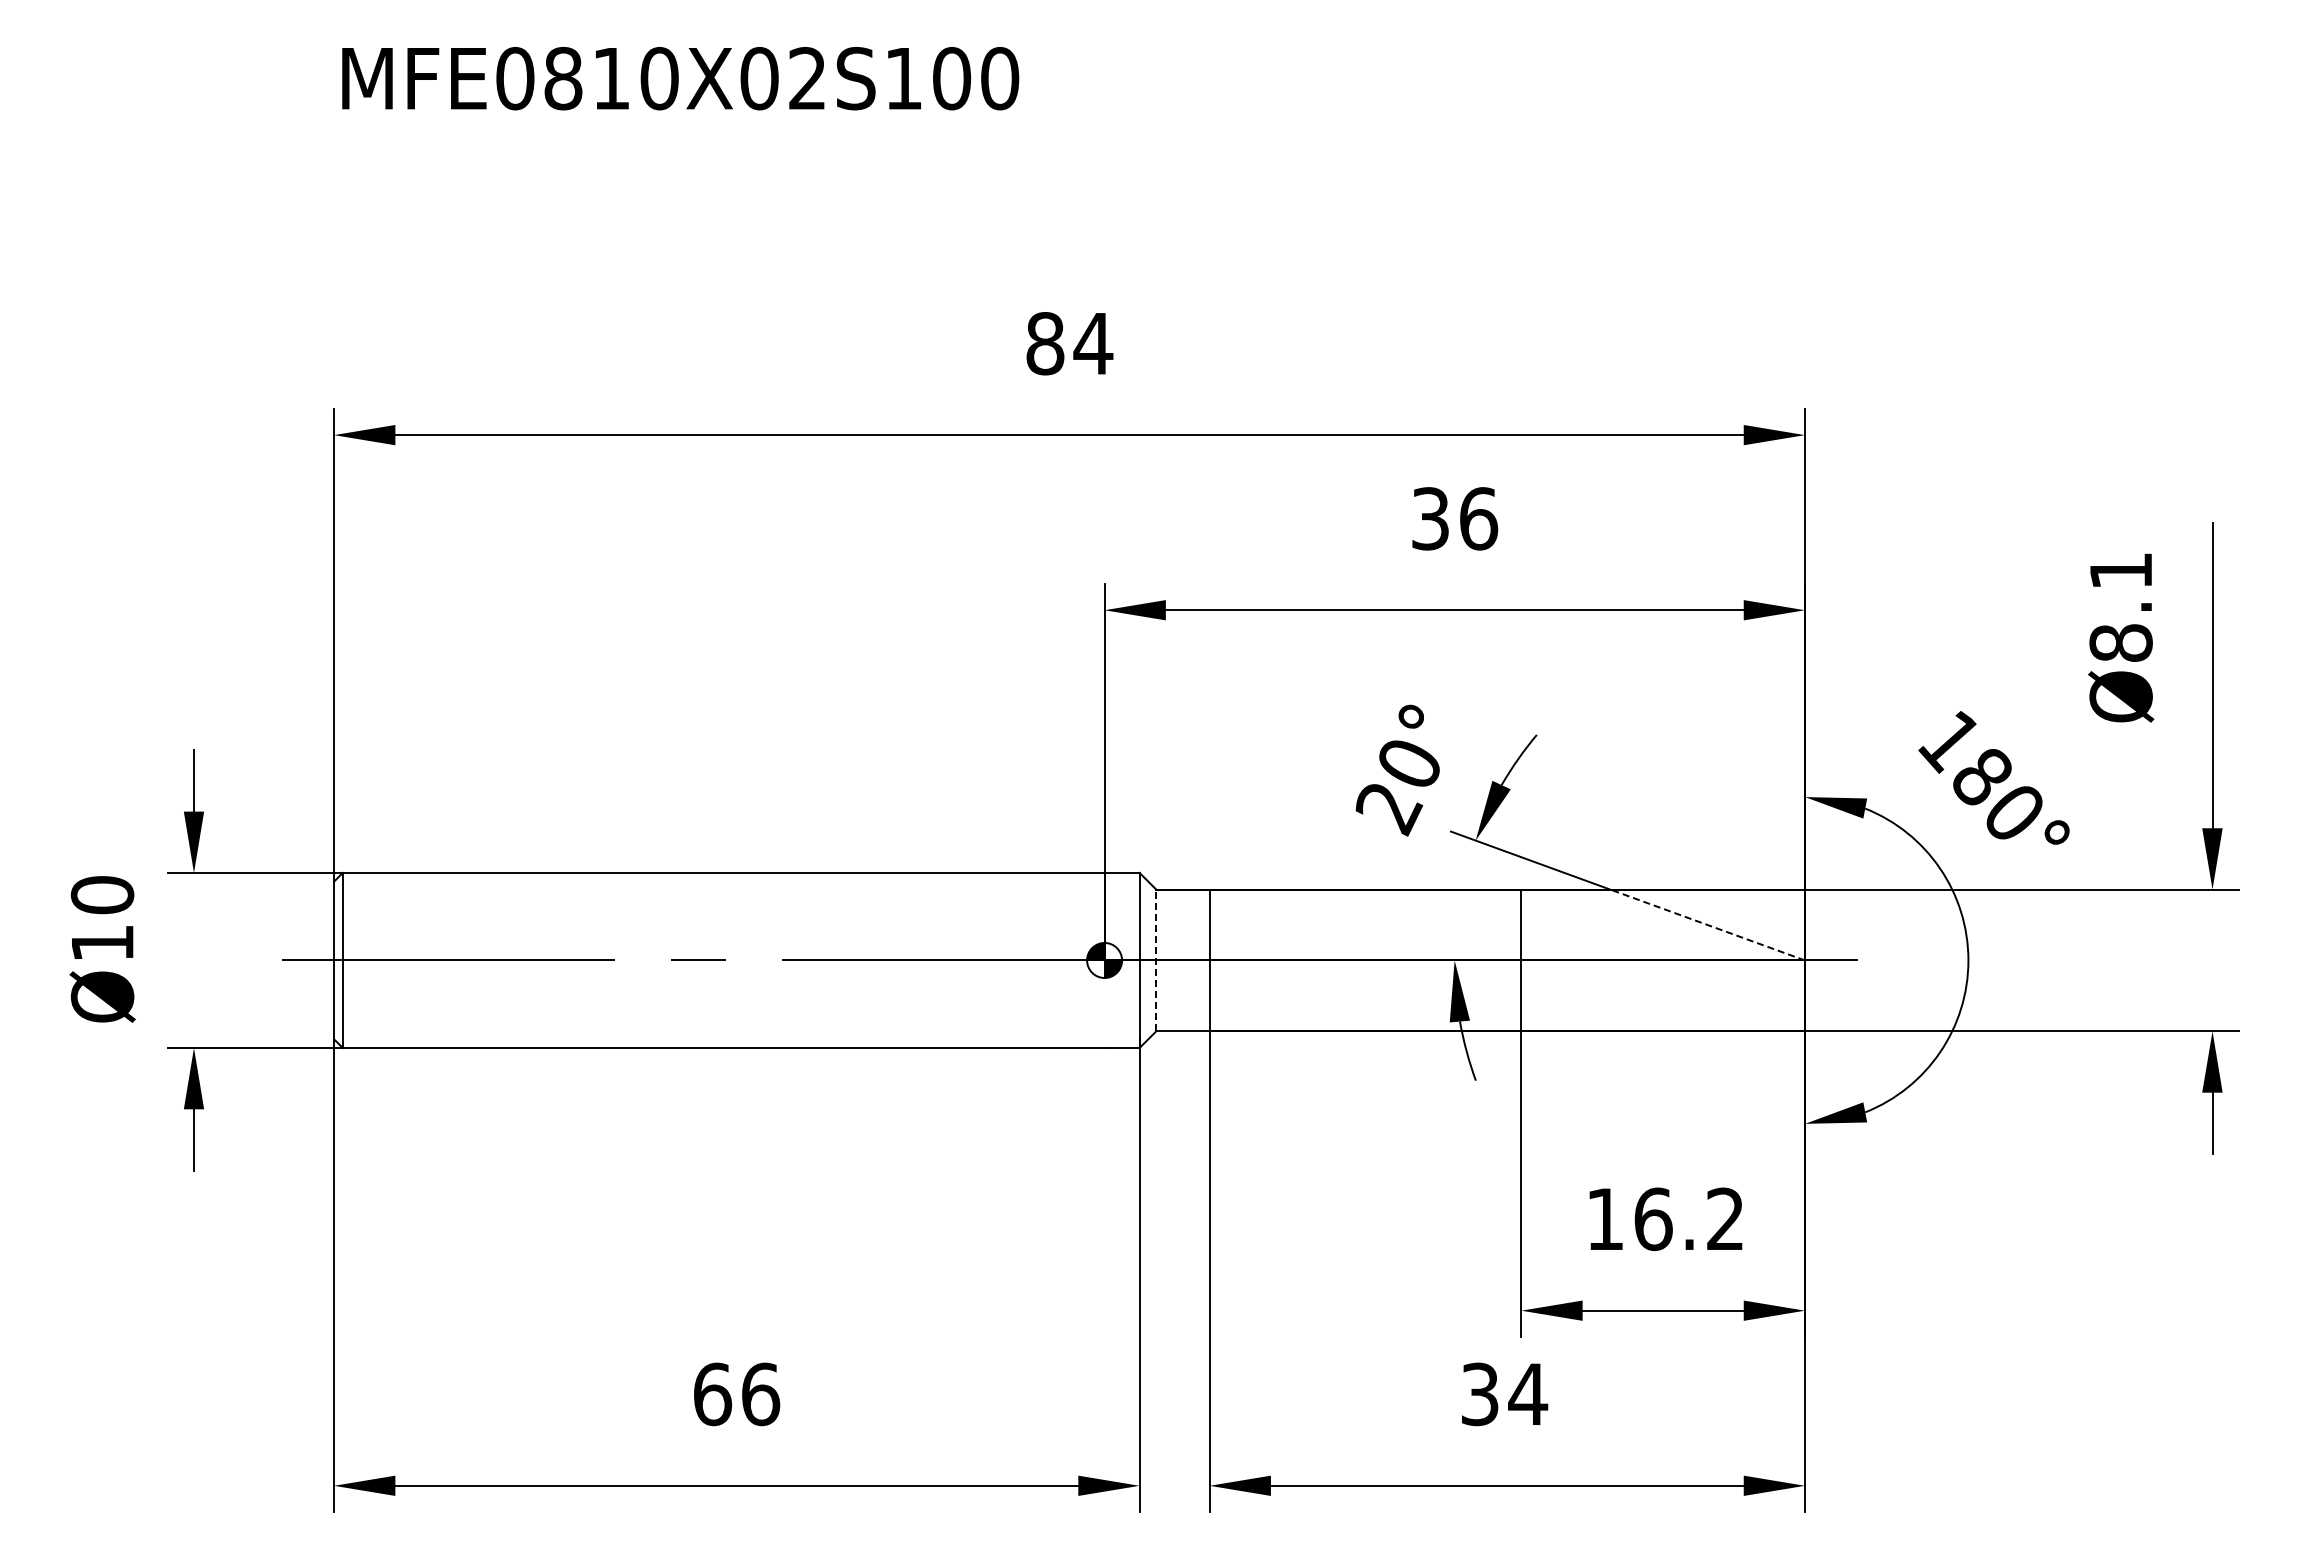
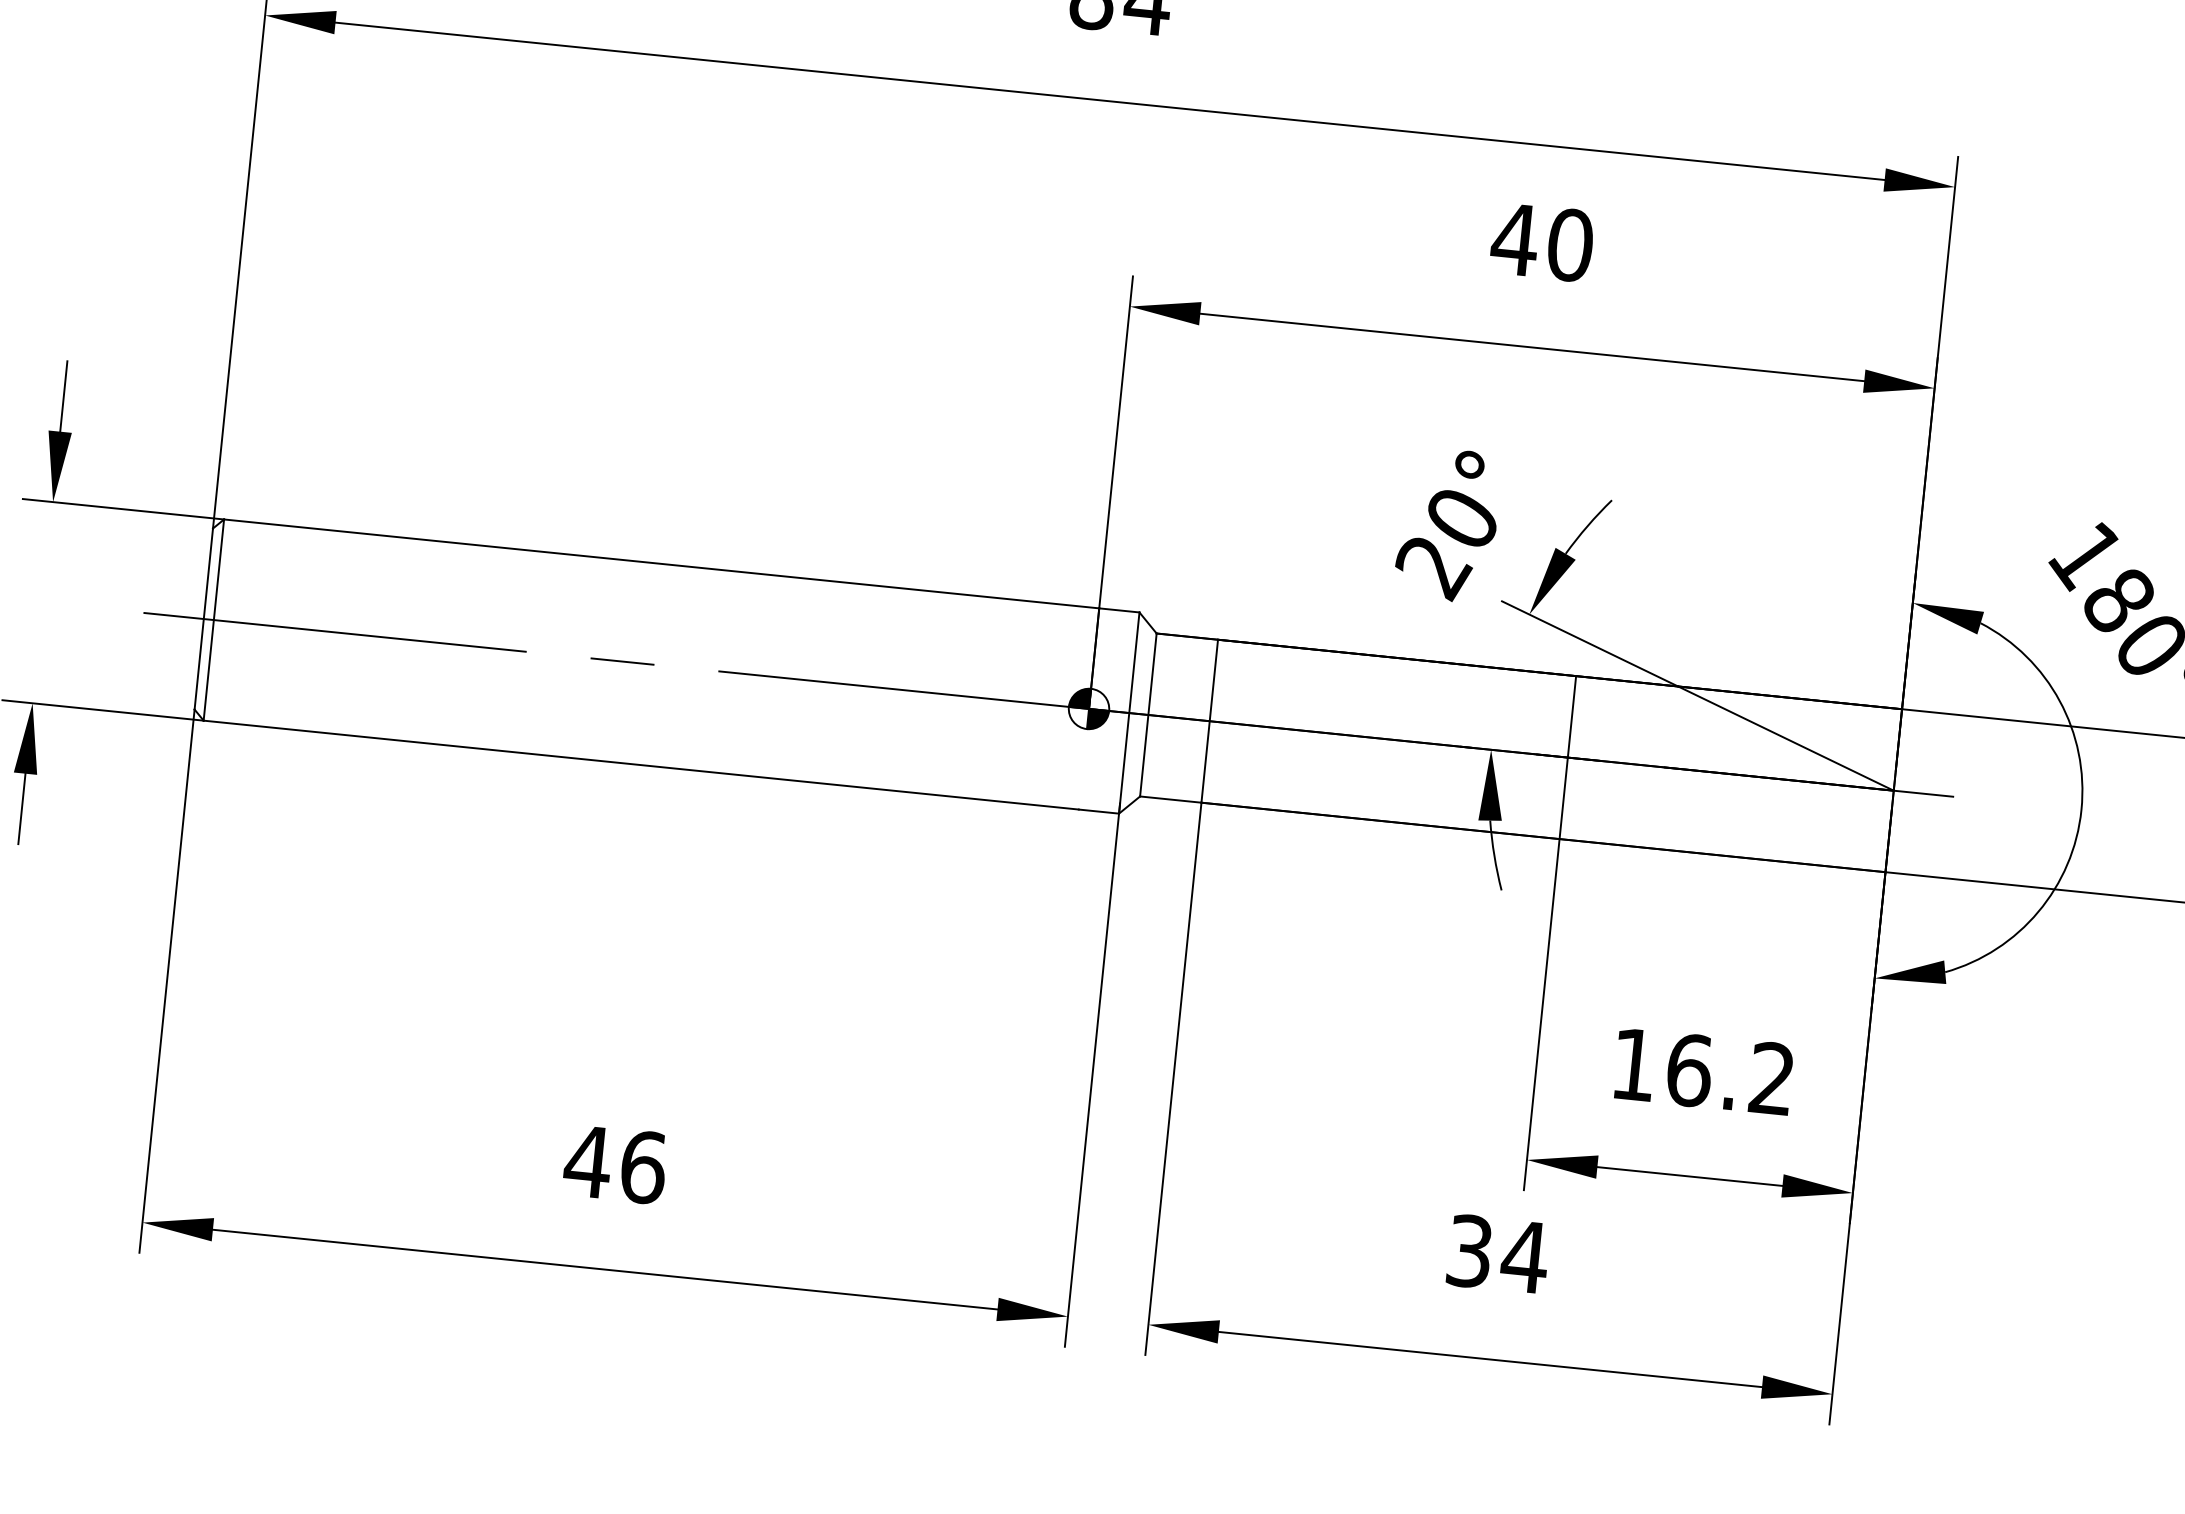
text: (1454, 518) -> (1542, 242), 36 -> 40
line: (1707, 925) -> (1785, 739), dashed -> solid
line: (1156, 960) -> (1148, 715), dashed -> solid
text: (712, 1394) -> (587, 1161), 66 -> 46

